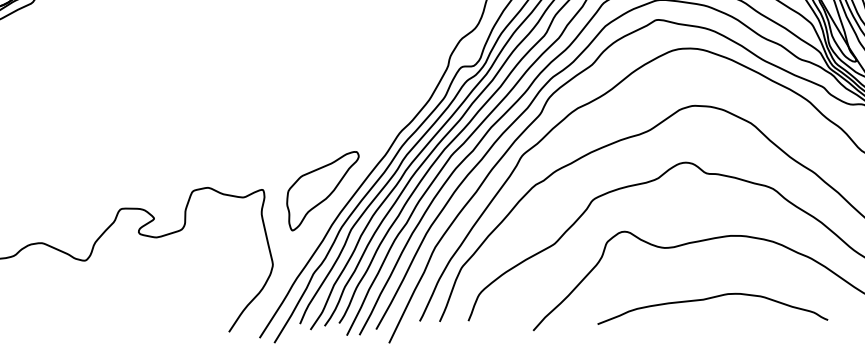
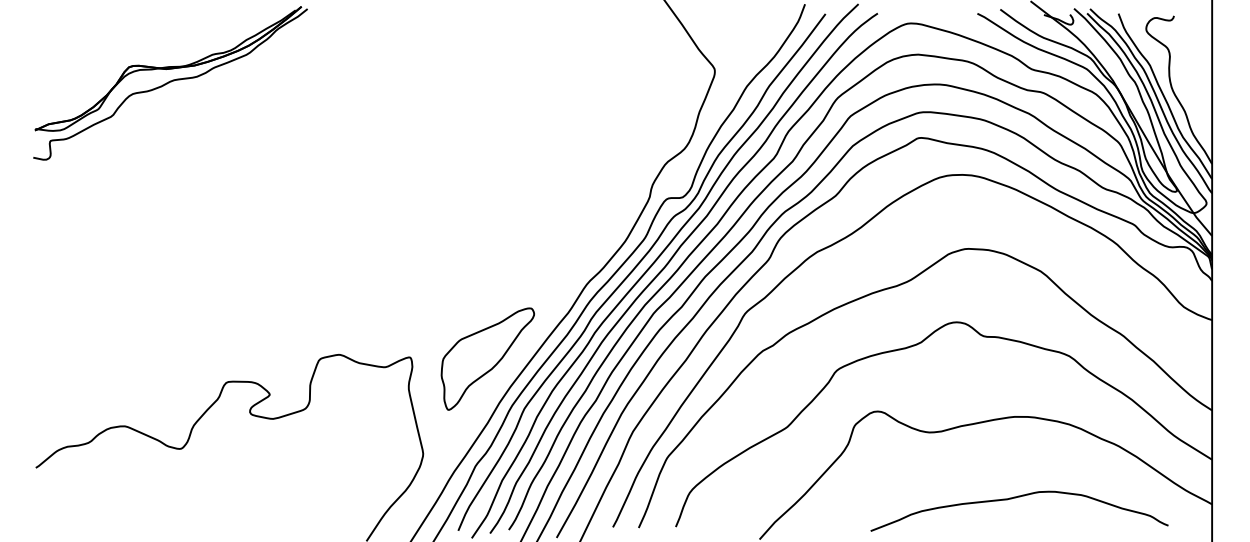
curve: (710, 299) -> (1016, 498), moved

